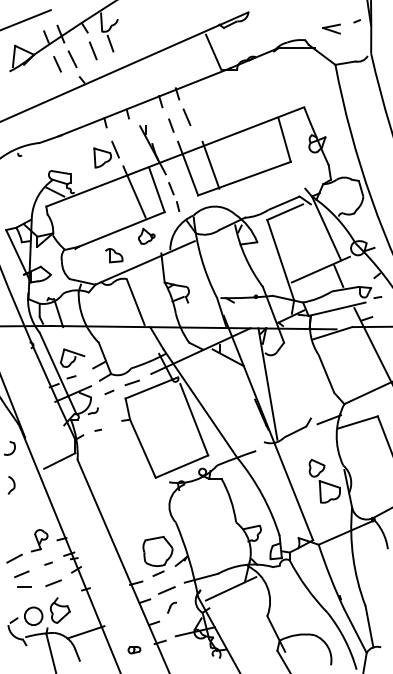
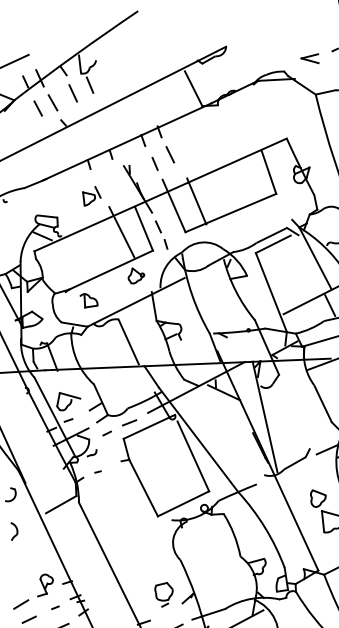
part: (106, 154) -> (91, 196), size x0.7
part: (114, 255) -> (89, 300), moved
part: (157, 556) -> (163, 594), size x0.6

